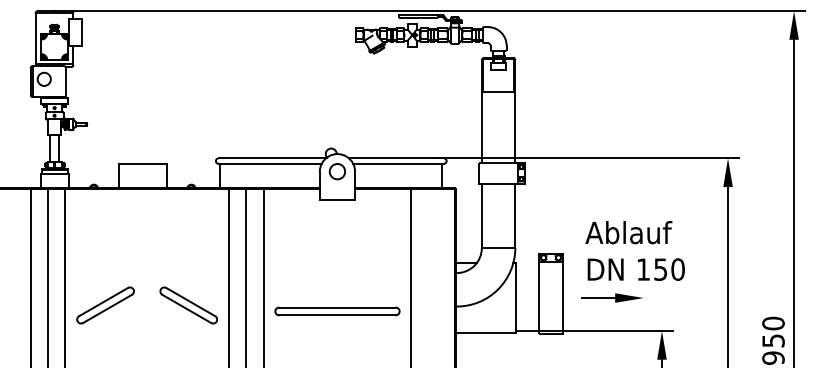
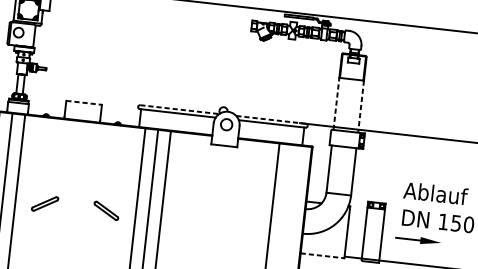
line: (481, 126) -> (336, 103), solid -> dashed
line: (515, 127) -> (361, 106), solid -> dashed
line: (272, 158) -> (179, 109), solid -> dashed
line: (397, 158) -> (271, 120), solid -> dashed
line: (143, 163) -> (84, 102), solid -> dashed
part: (105, 305) -> (45, 203), size x0.6
part: (188, 305) -> (106, 210), size x0.6
part: (337, 311) -> (215, 227), removed
line: (486, 333) -> (322, 255), solid -> dashed

